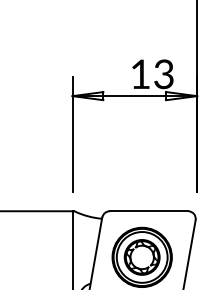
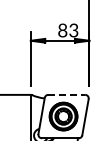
text: (139, 74) -> (62, 30), 13 -> 83
line: (150, 210) -> (67, 94), solid -> dashed

